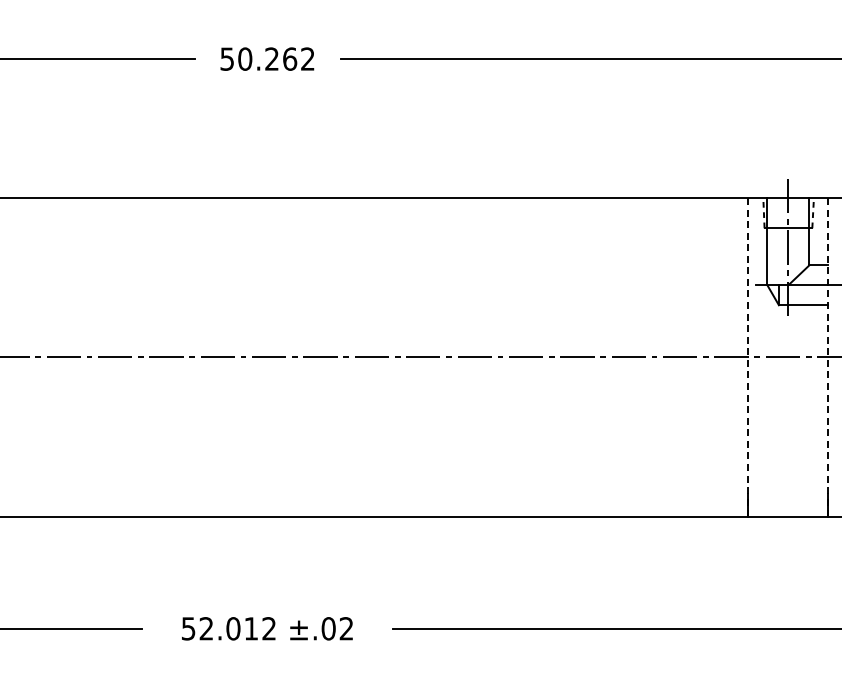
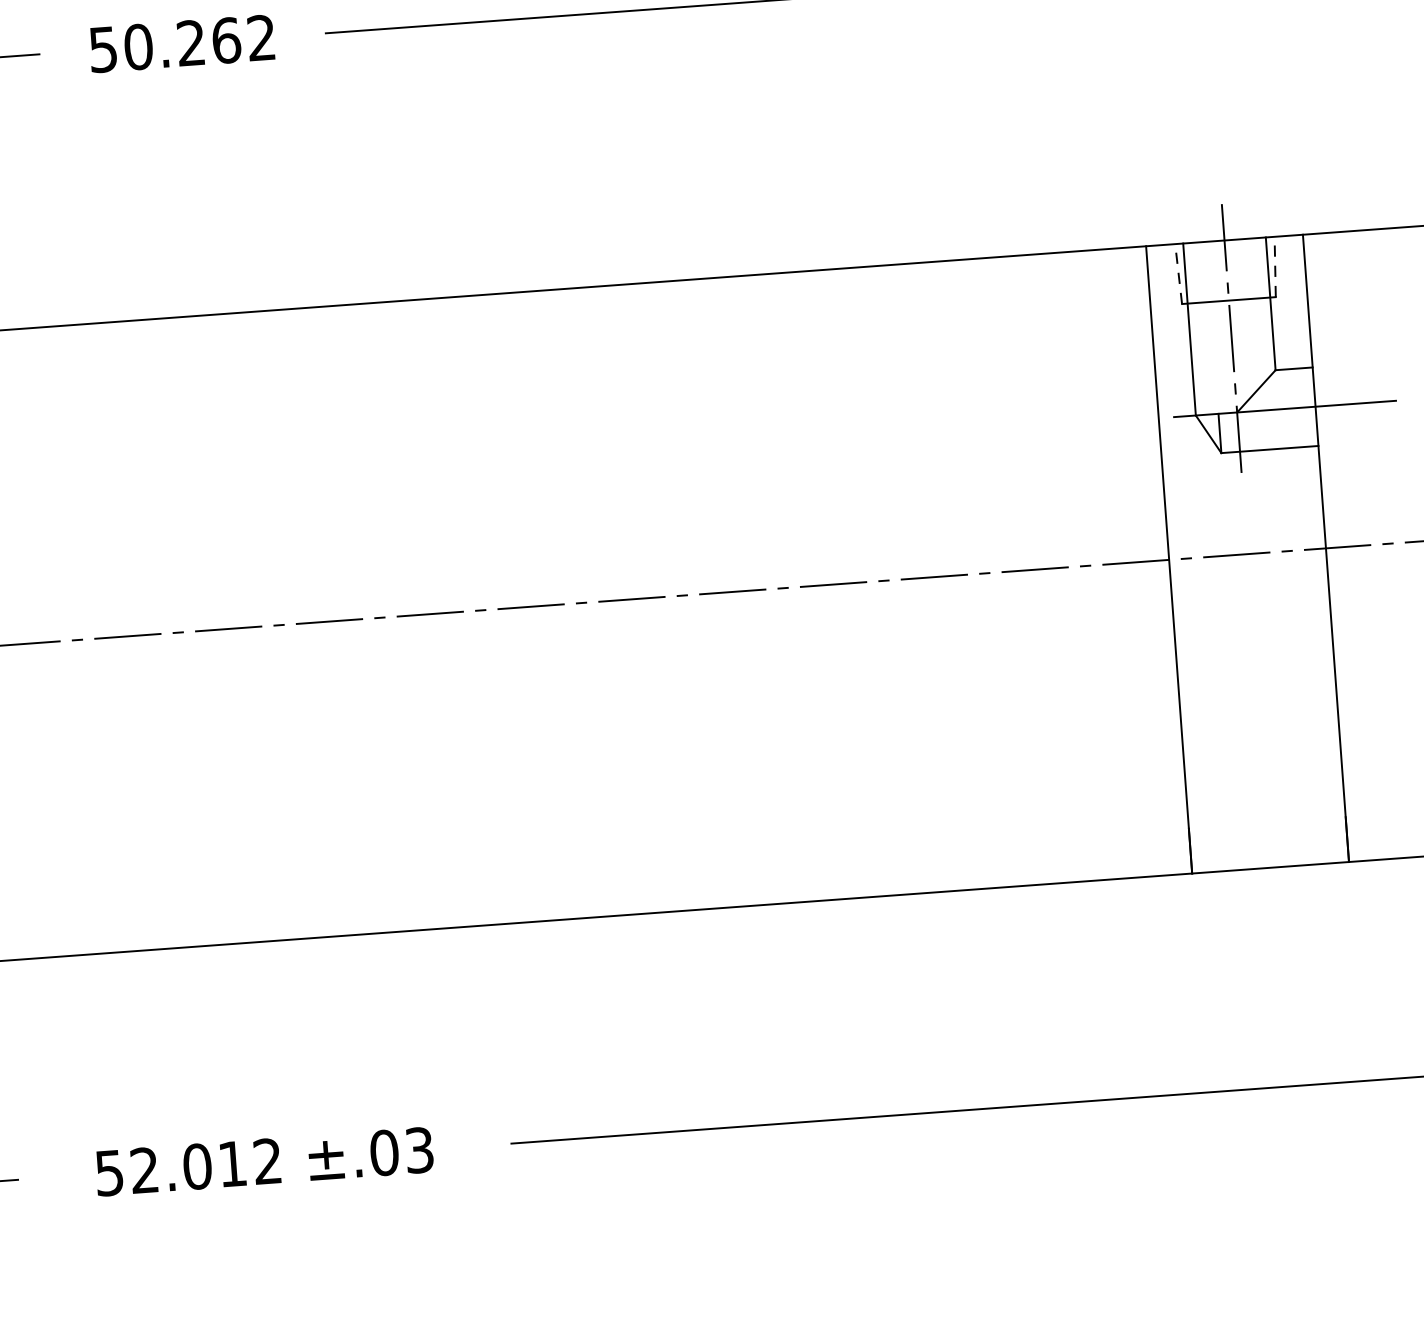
line: (748, 357) -> (1169, 560), dashed -> solid
line: (828, 357) -> (1326, 548), dashed -> solid
text: (346, 628) -> (419, 1149), ±.02 -> ±.03

